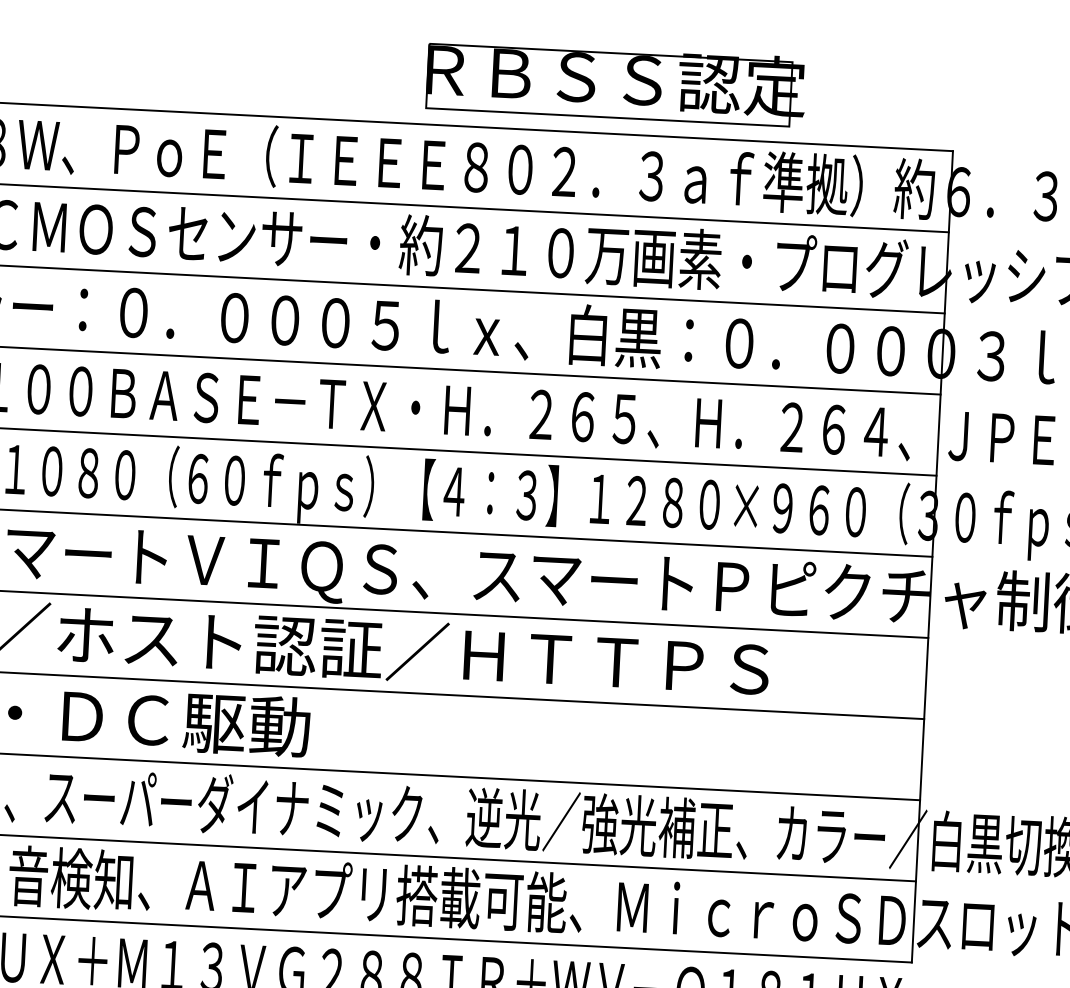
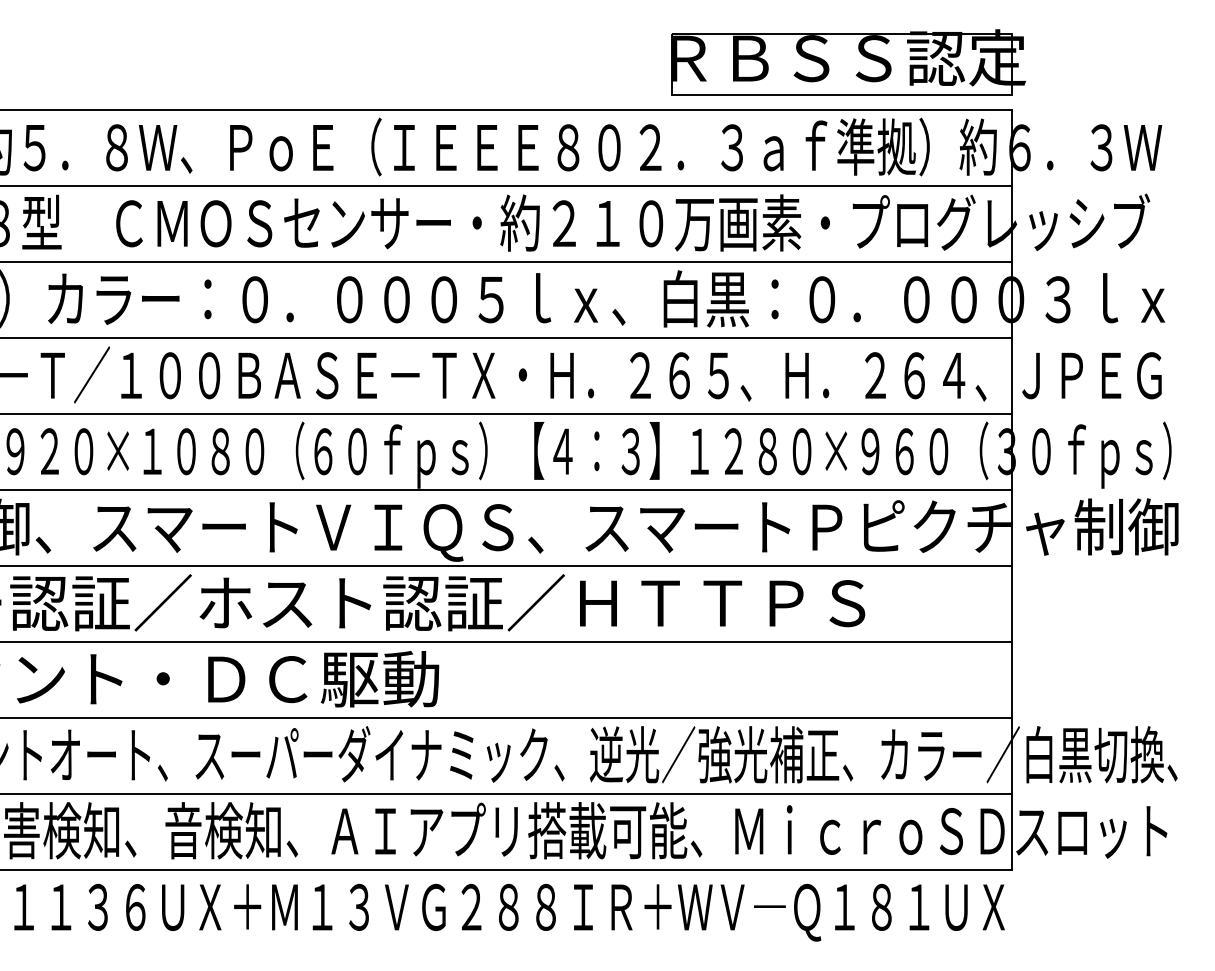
part: (615, 83) -> (848, 62), moved

